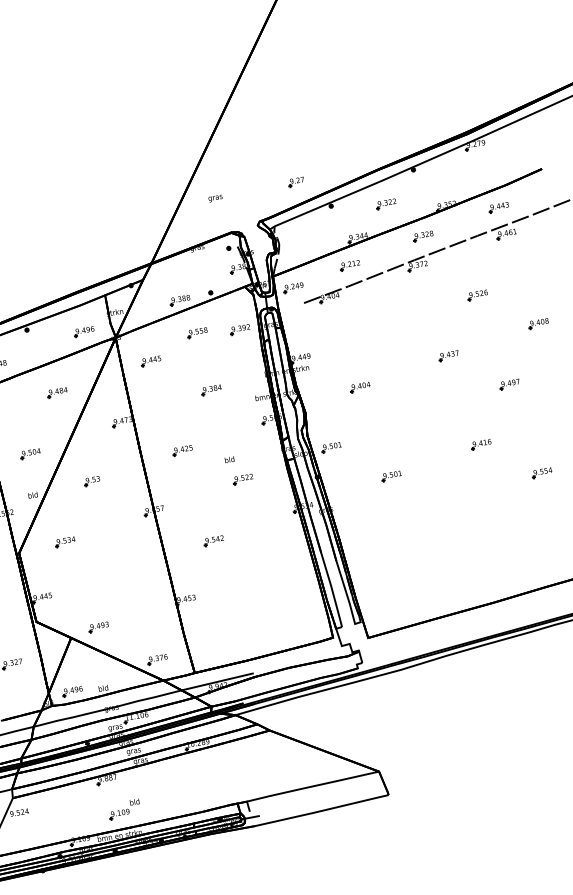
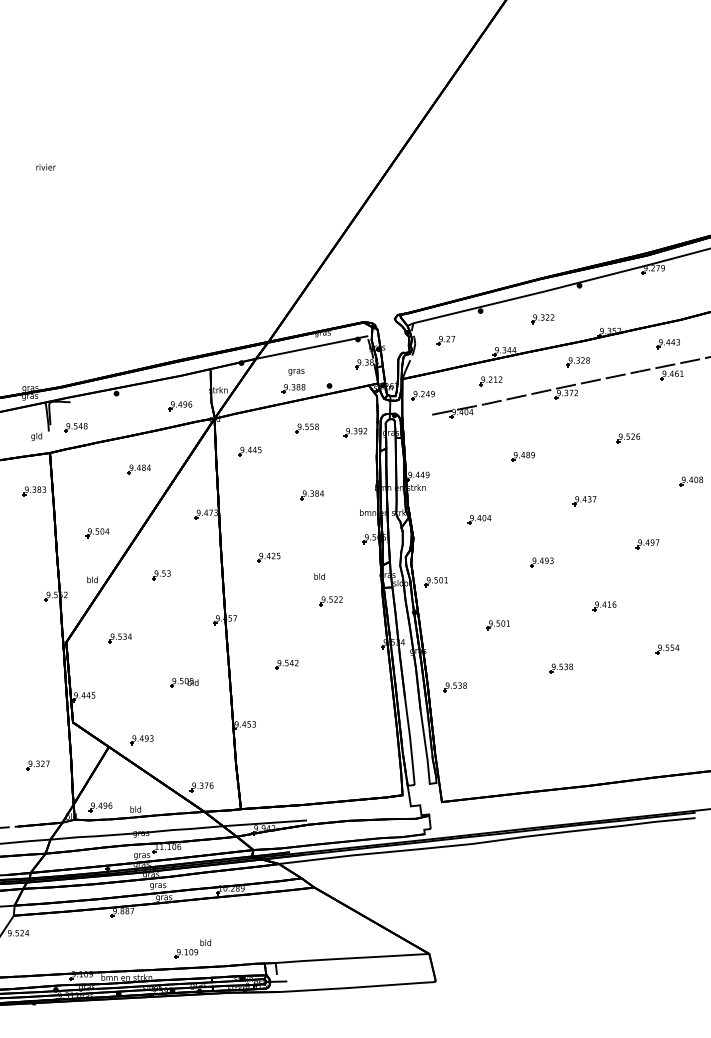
part: (295, 182) -> (445, 340), moved
text: (215, 198) -> (296, 372), moved
line: (189, 262) -> (311, 347), added
part: (388, 326) -> (522, 456), added
part: (420, 415) -> (541, 562), added
part: (451, 504) -> (560, 668), added
part: (362, 536) -> (454, 687), added
part: (127, 571) -> (184, 682), added
part: (124, 808) -> (192, 948), moved

